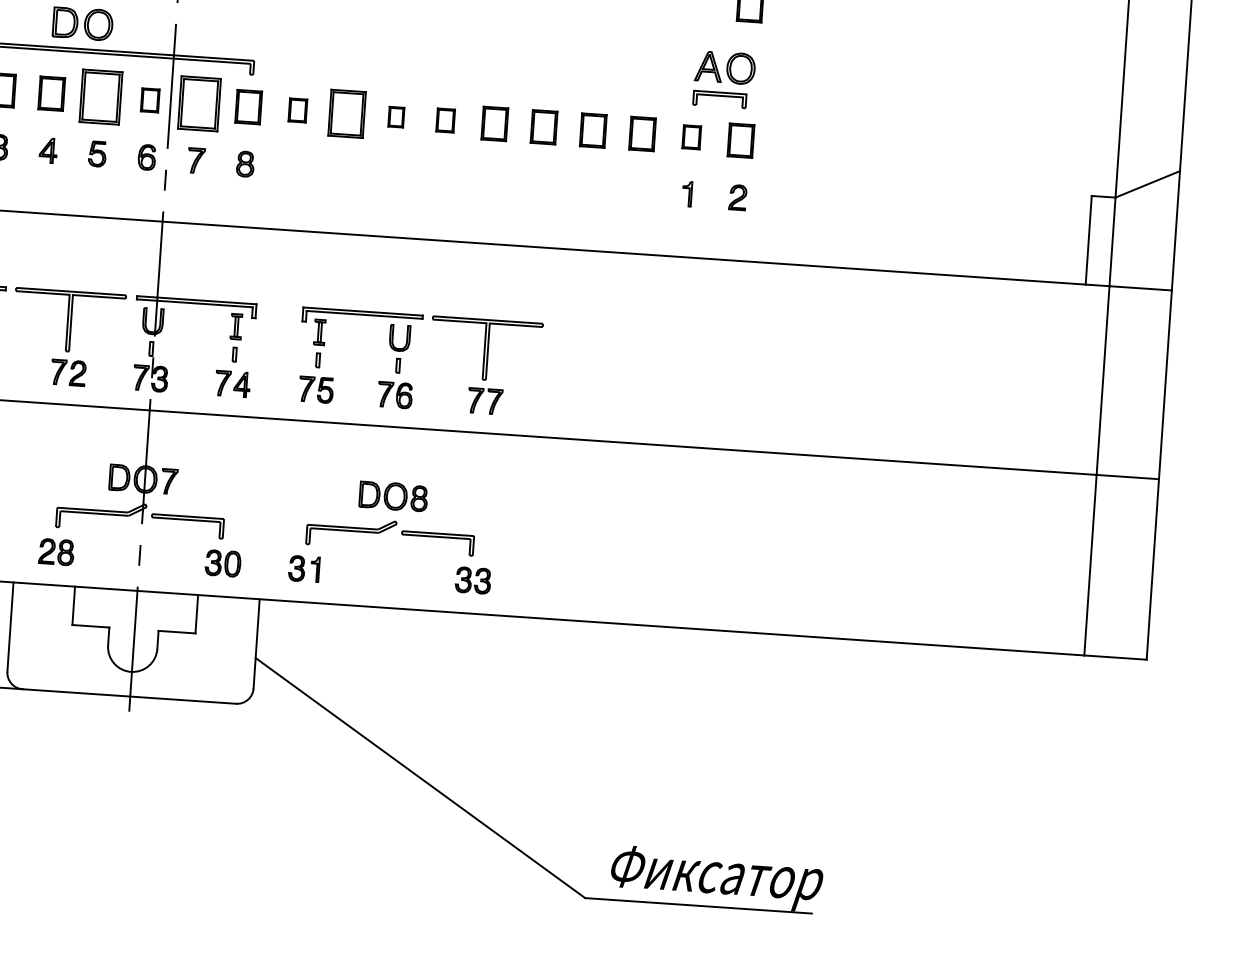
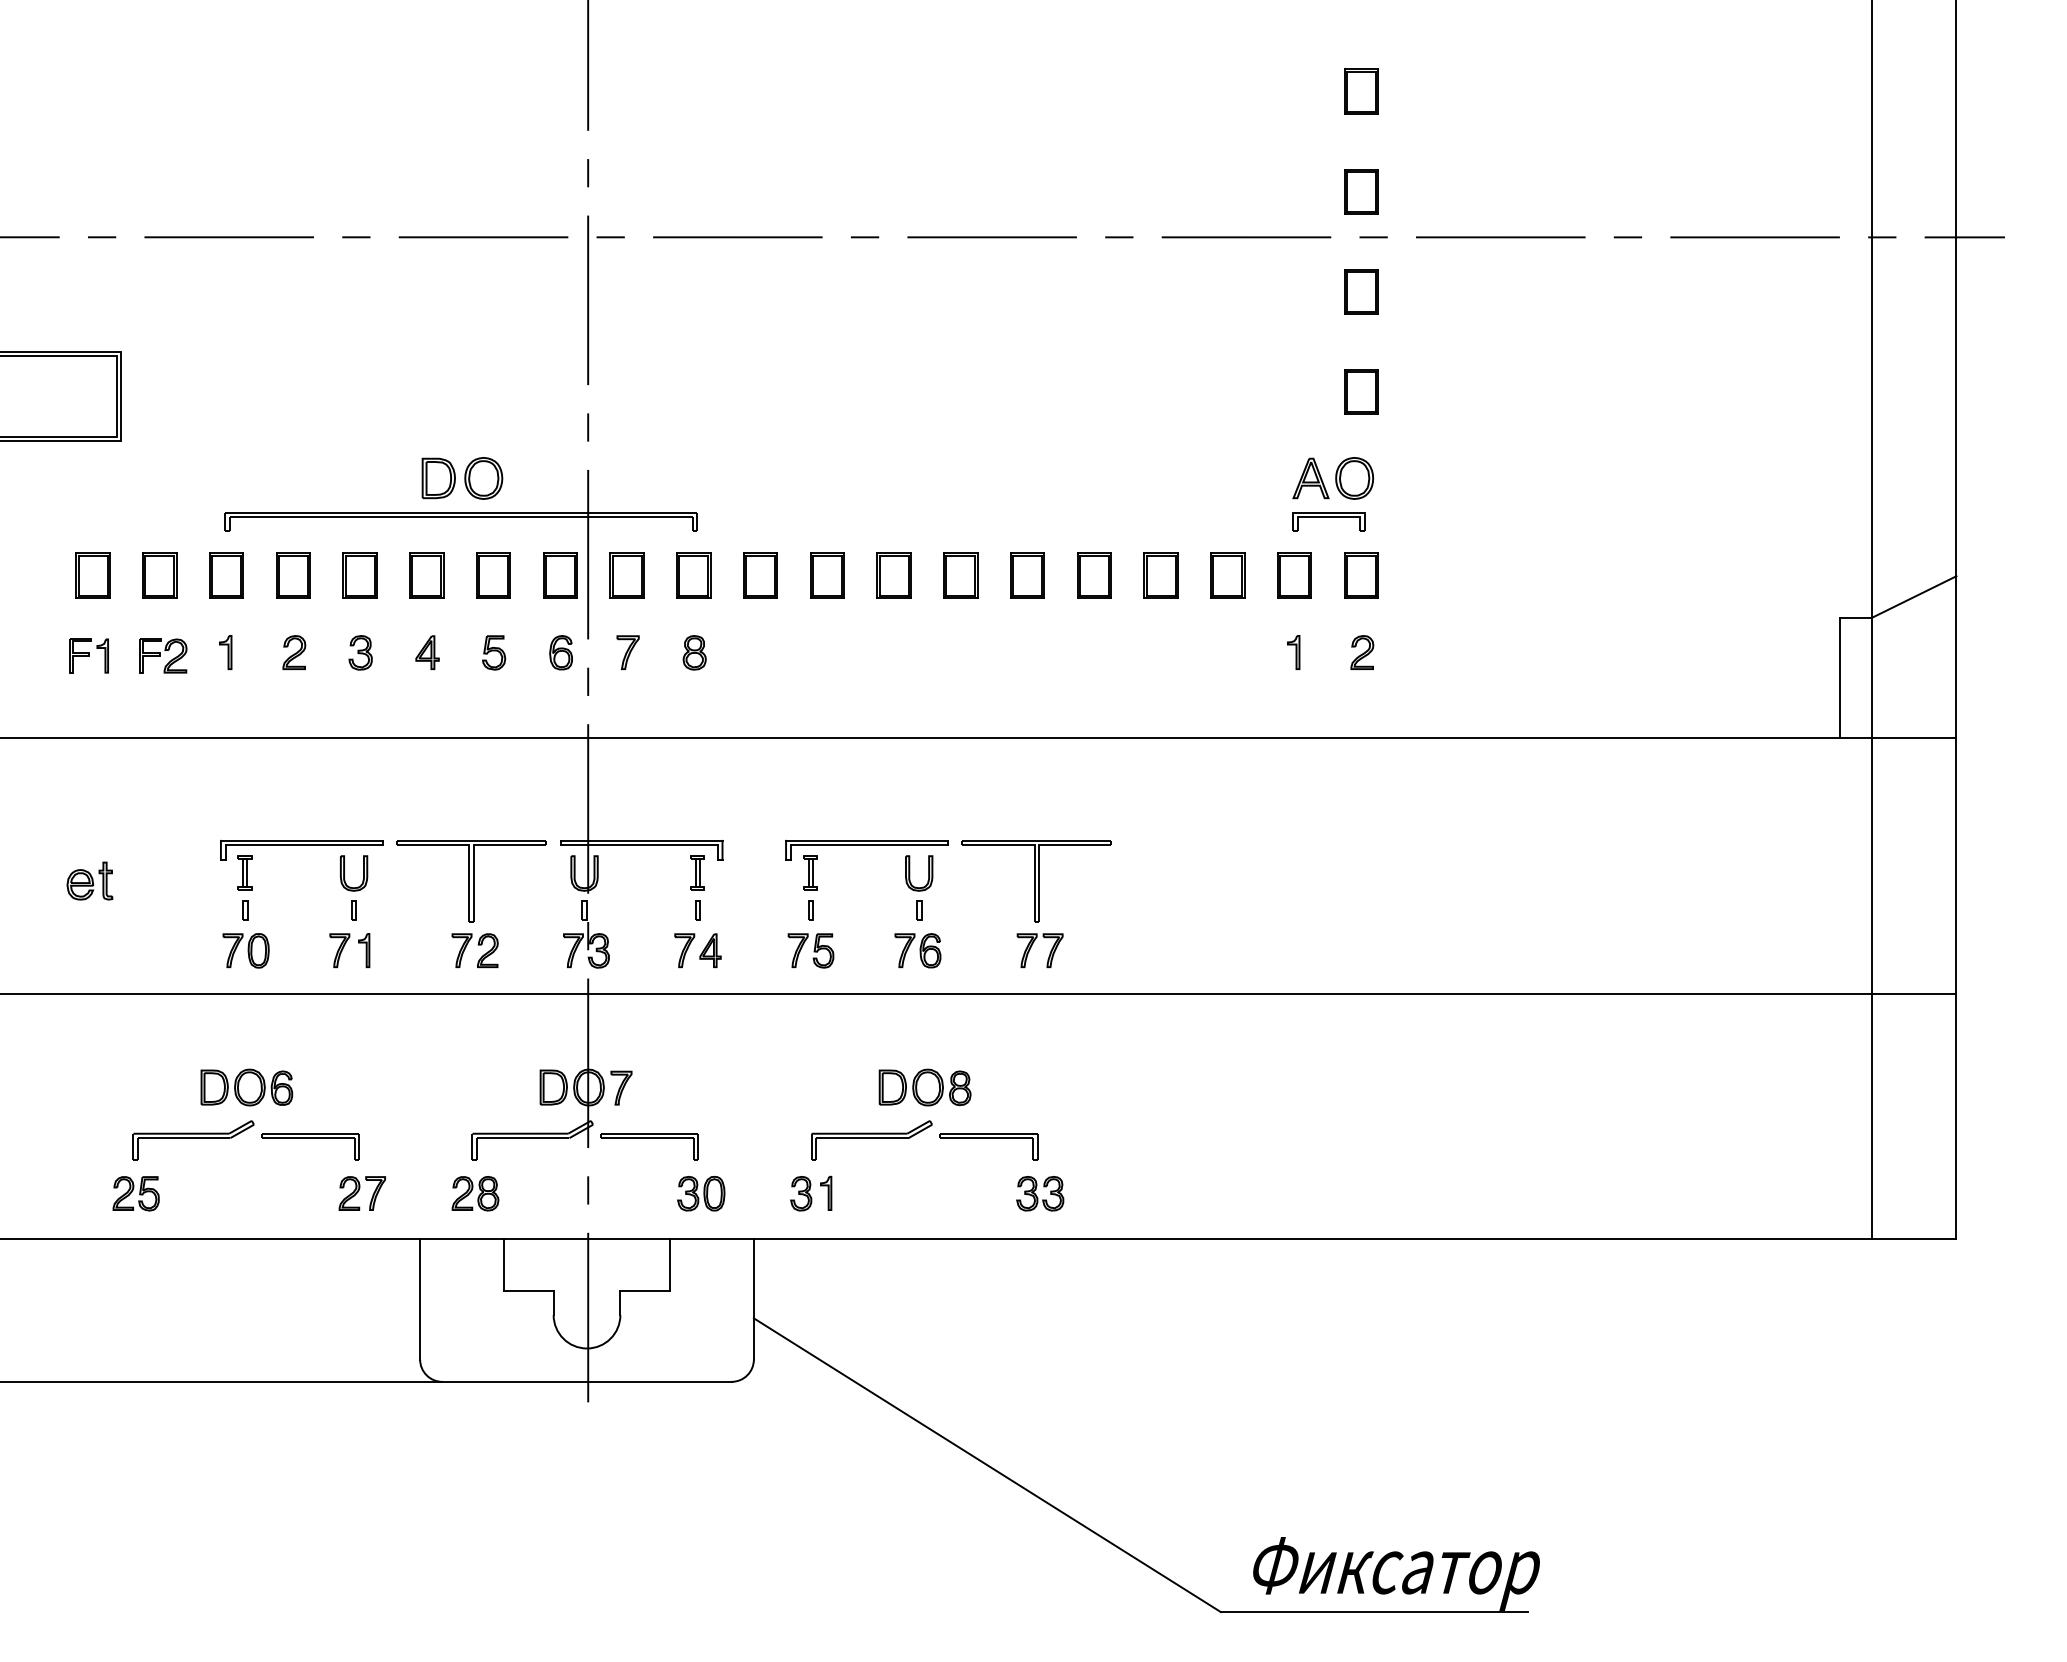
part: (100, 97) -> (493, 575), size x0.62
part: (150, 100) -> (560, 575), size x1.43
part: (199, 103) -> (626, 575), size x0.62
part: (297, 110) -> (760, 575), size x1.43
part: (347, 113) -> (827, 575), size x0.71
part: (395, 117) -> (893, 575), size x1.67
part: (445, 120) -> (960, 575), size x1.43
part: (691, 137) -> (1294, 575), size x1.43

